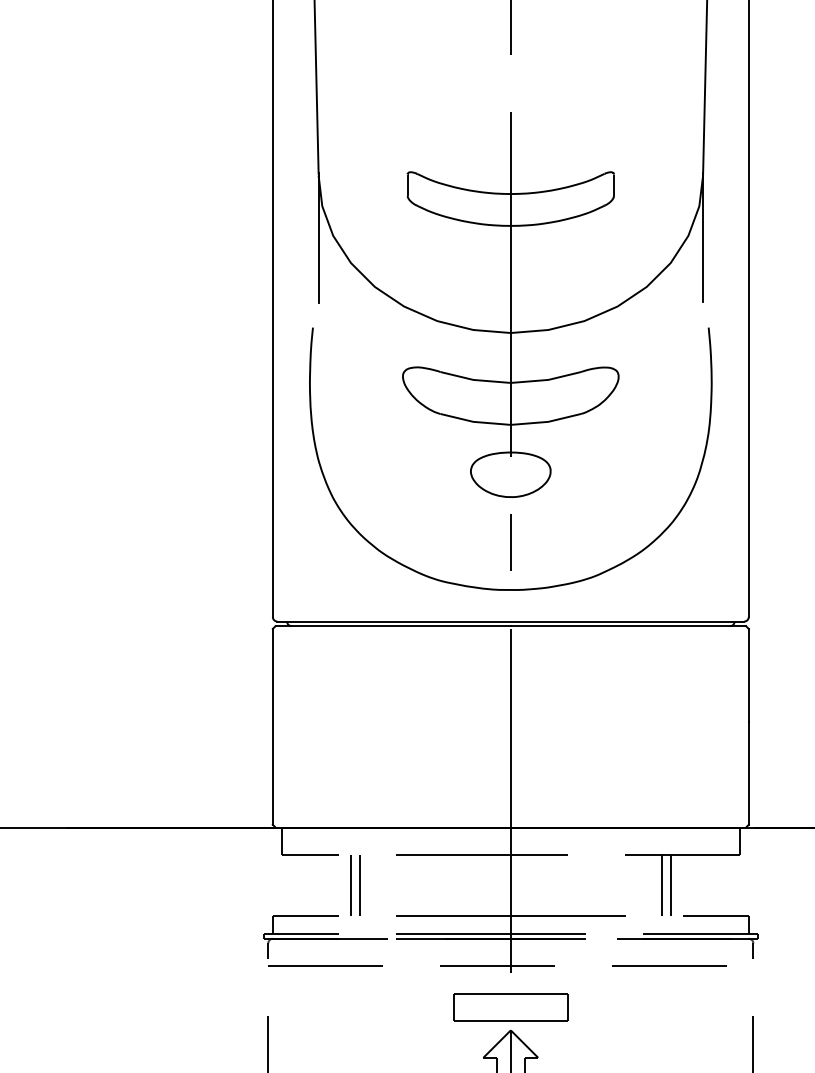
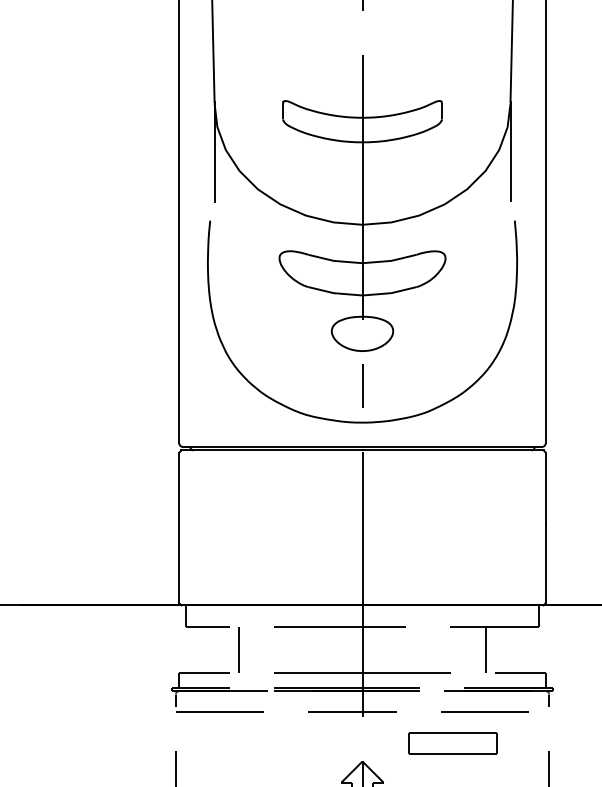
line: (359, 884) -> (246, 649), removed
line: (661, 884) -> (478, 649), removed
part: (510, 1007) -> (452, 743), moved

